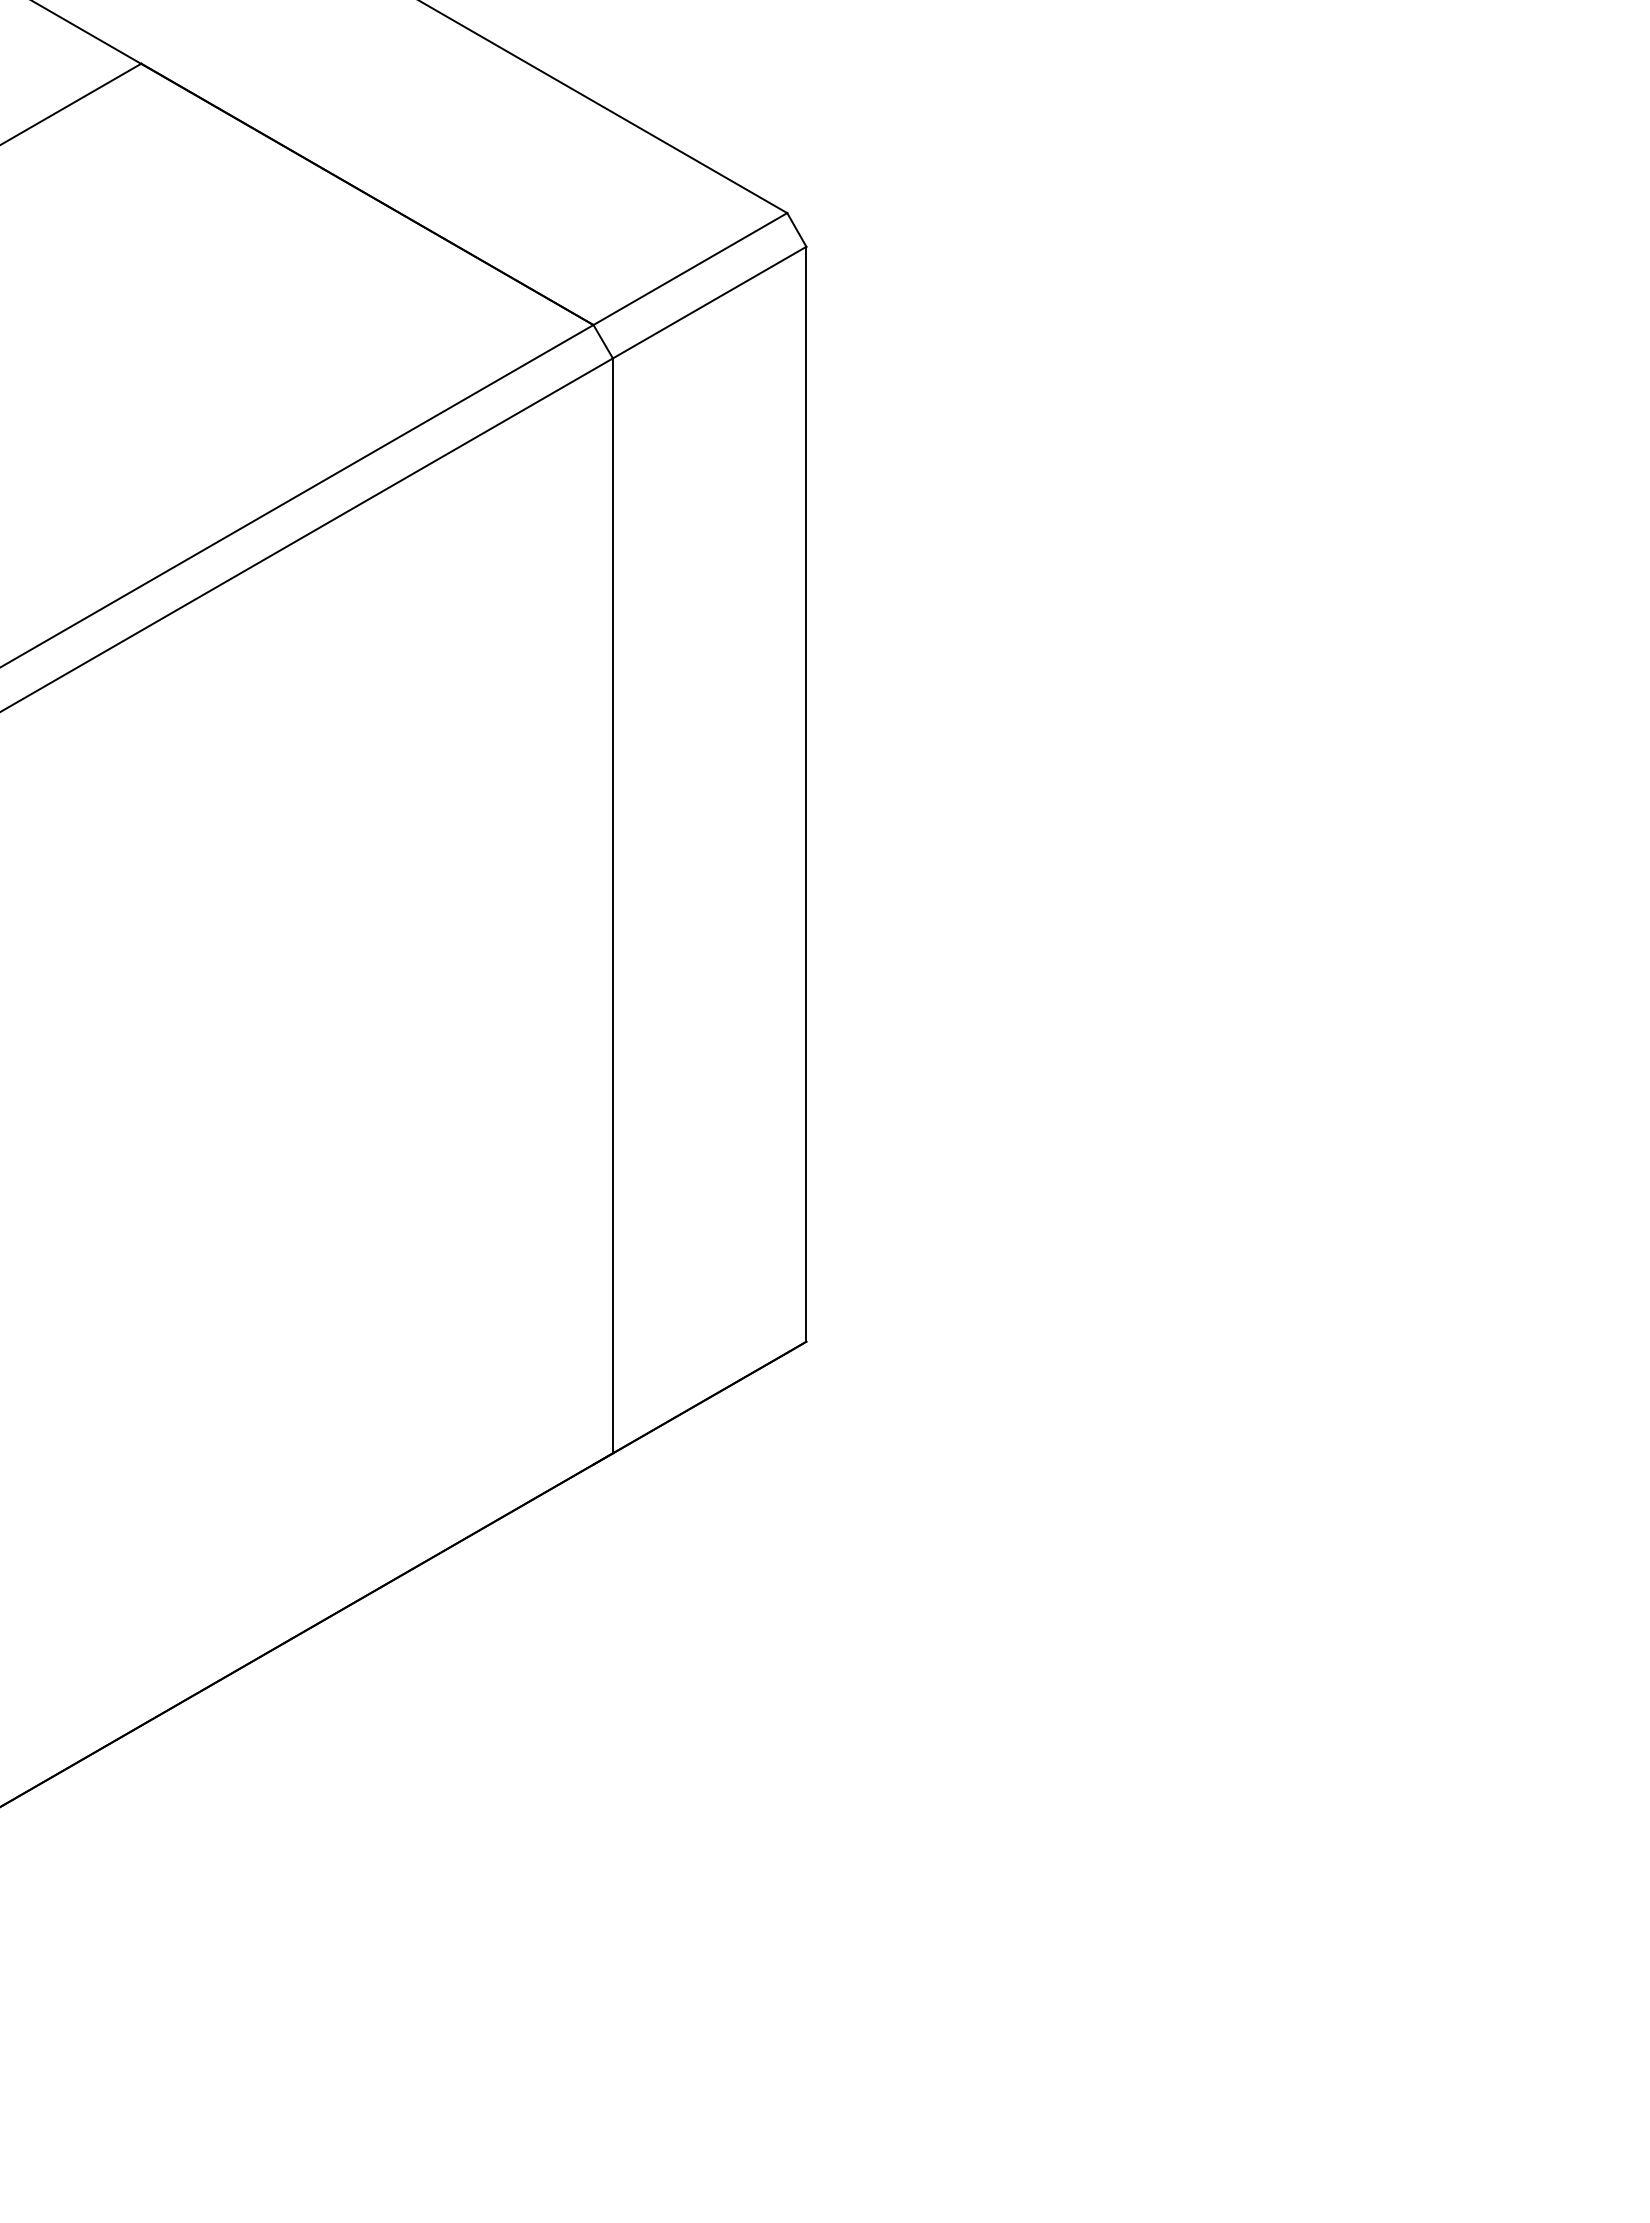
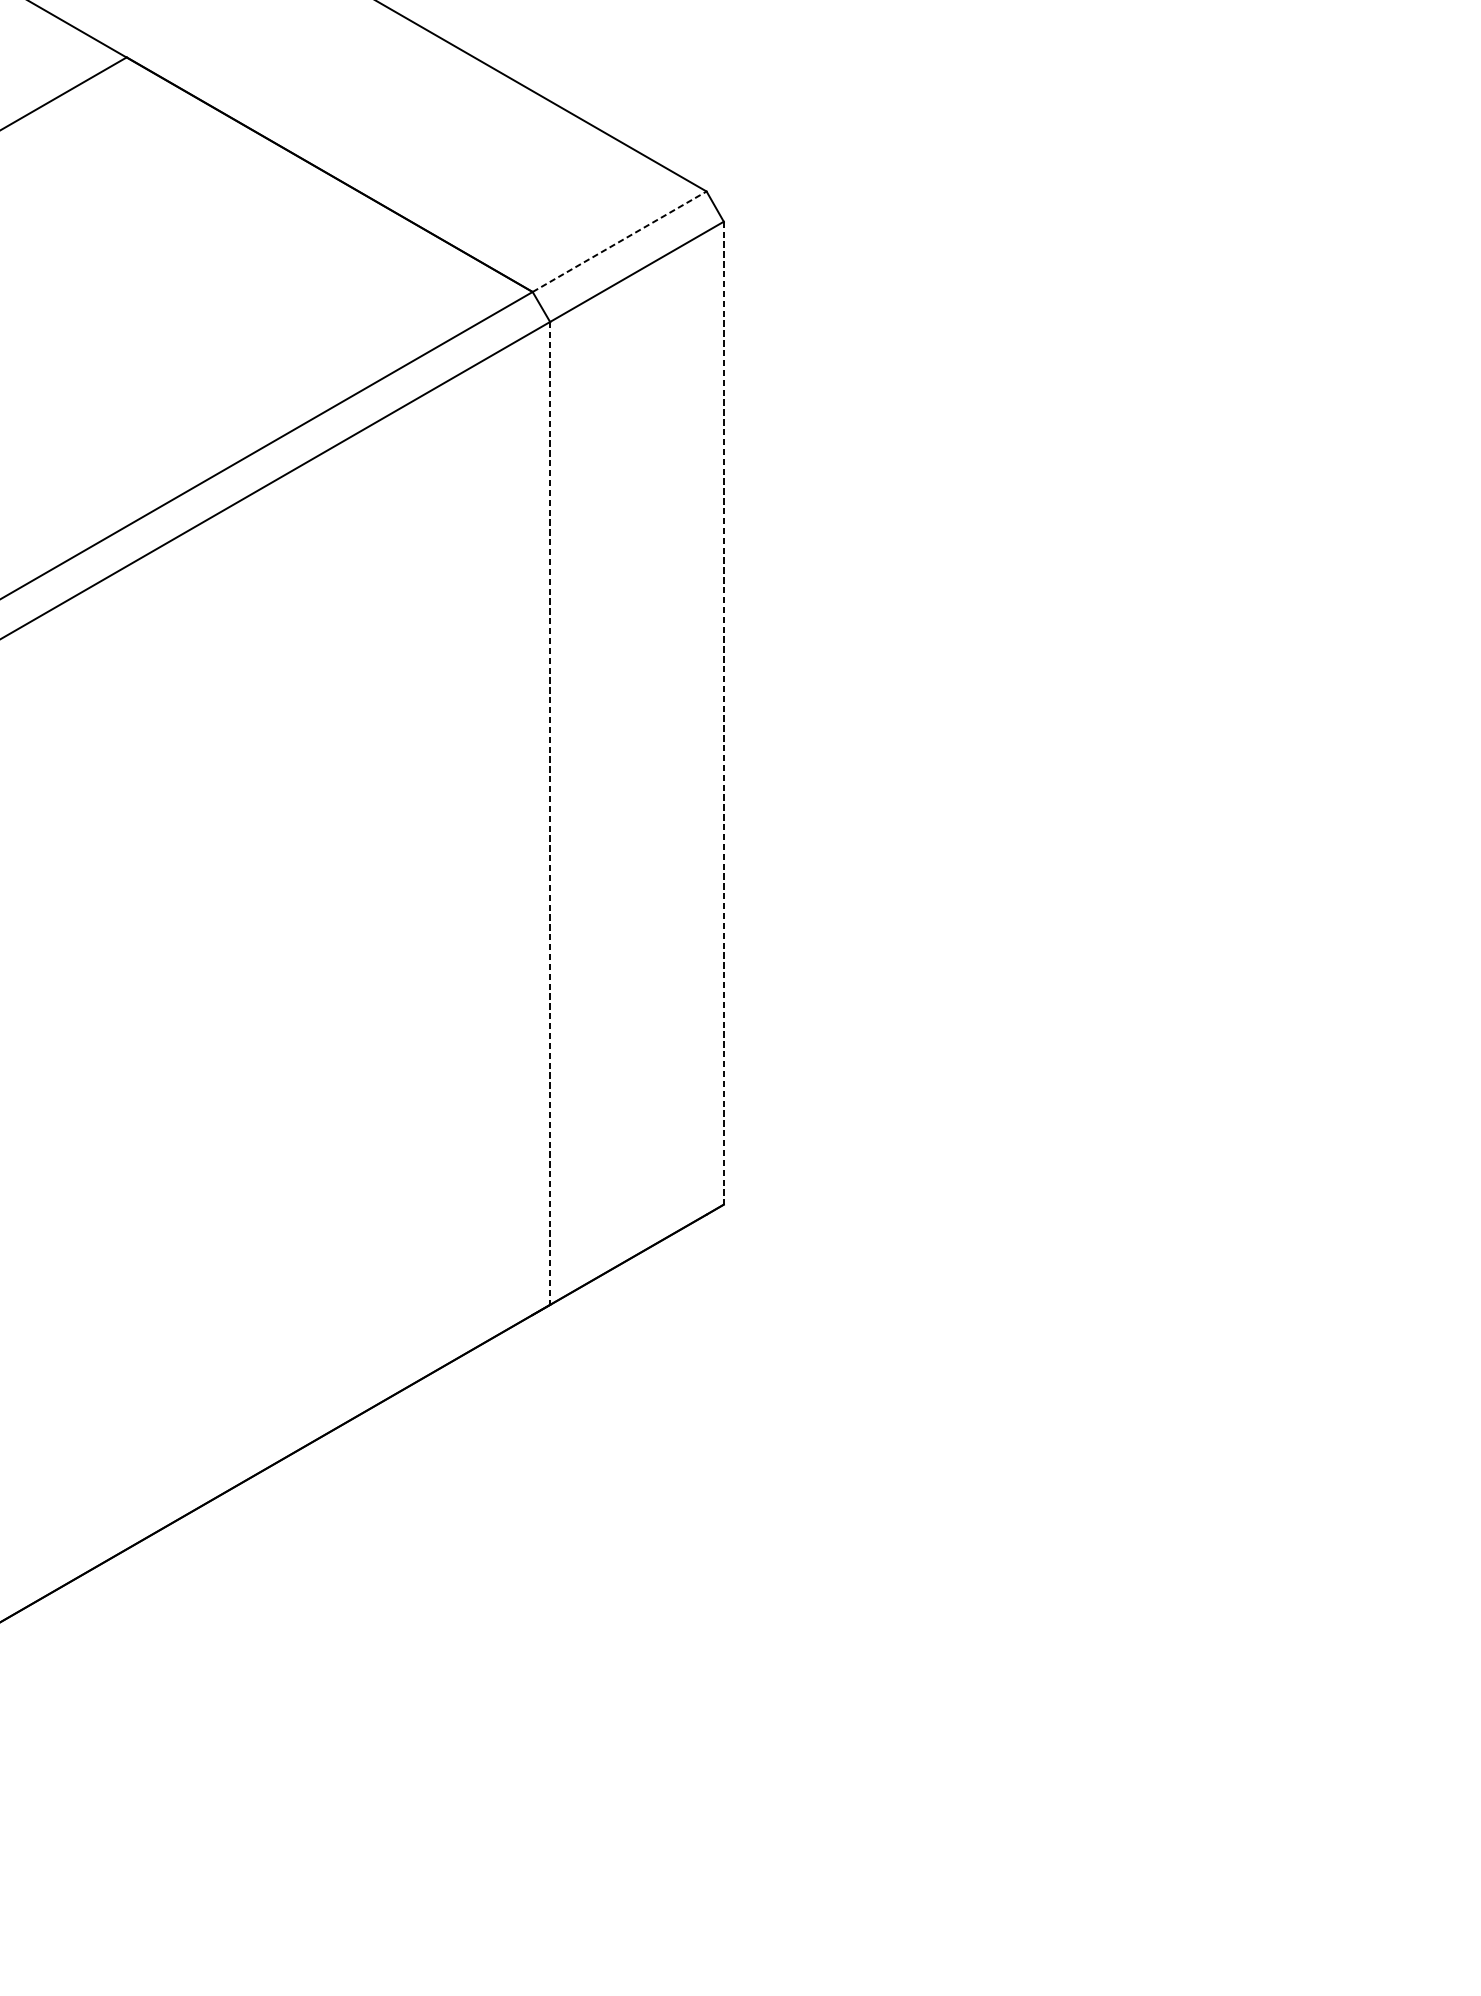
line: (690, 269) -> (619, 242), solid -> dashed
line: (806, 794) -> (723, 713), solid -> dashed
line: (612, 906) -> (549, 813), solid -> dashed

